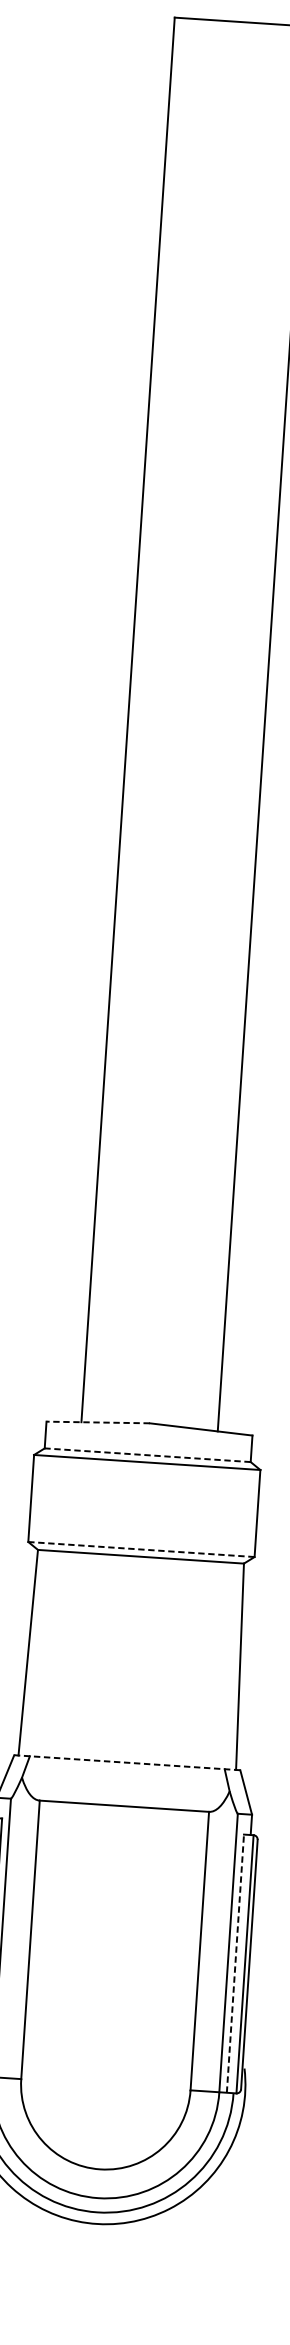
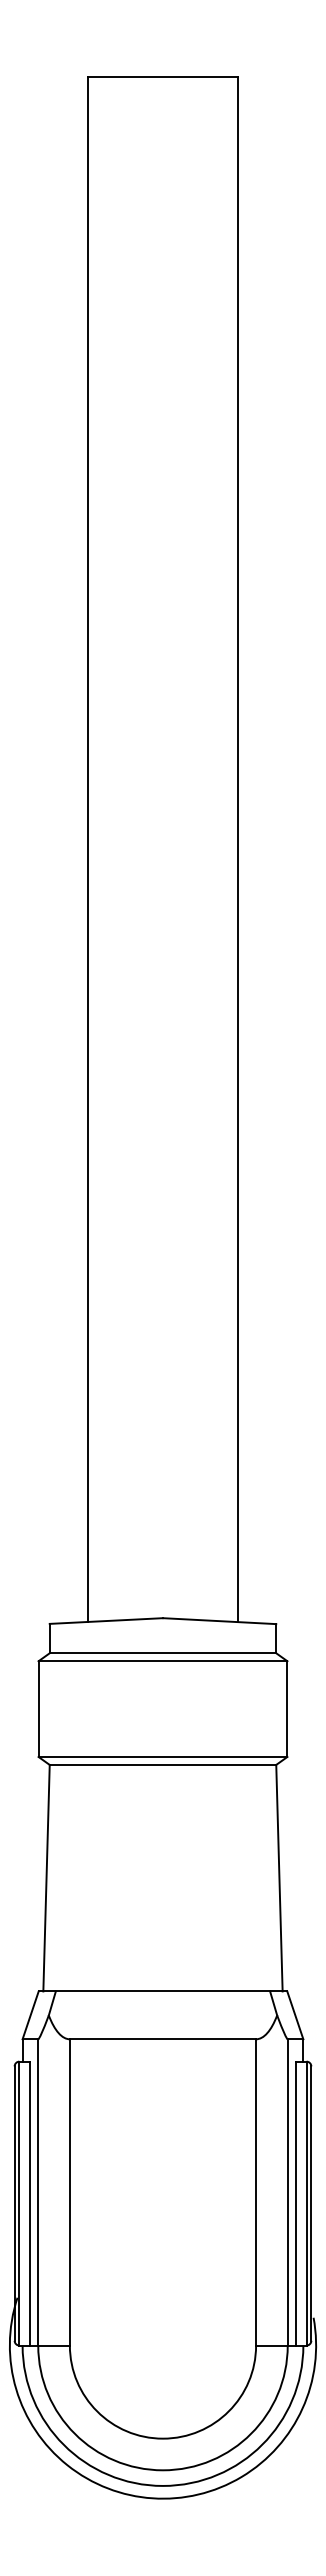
line: (98, 1422) -> (106, 1621), dashed -> solid
line: (147, 1455) -> (162, 1653), dashed -> solid
line: (141, 1549) -> (162, 1756), dashed -> solid
line: (126, 1762) -> (162, 1991), dashed -> solid
line: (235, 1963) -> (296, 2203), dashed -> solid

